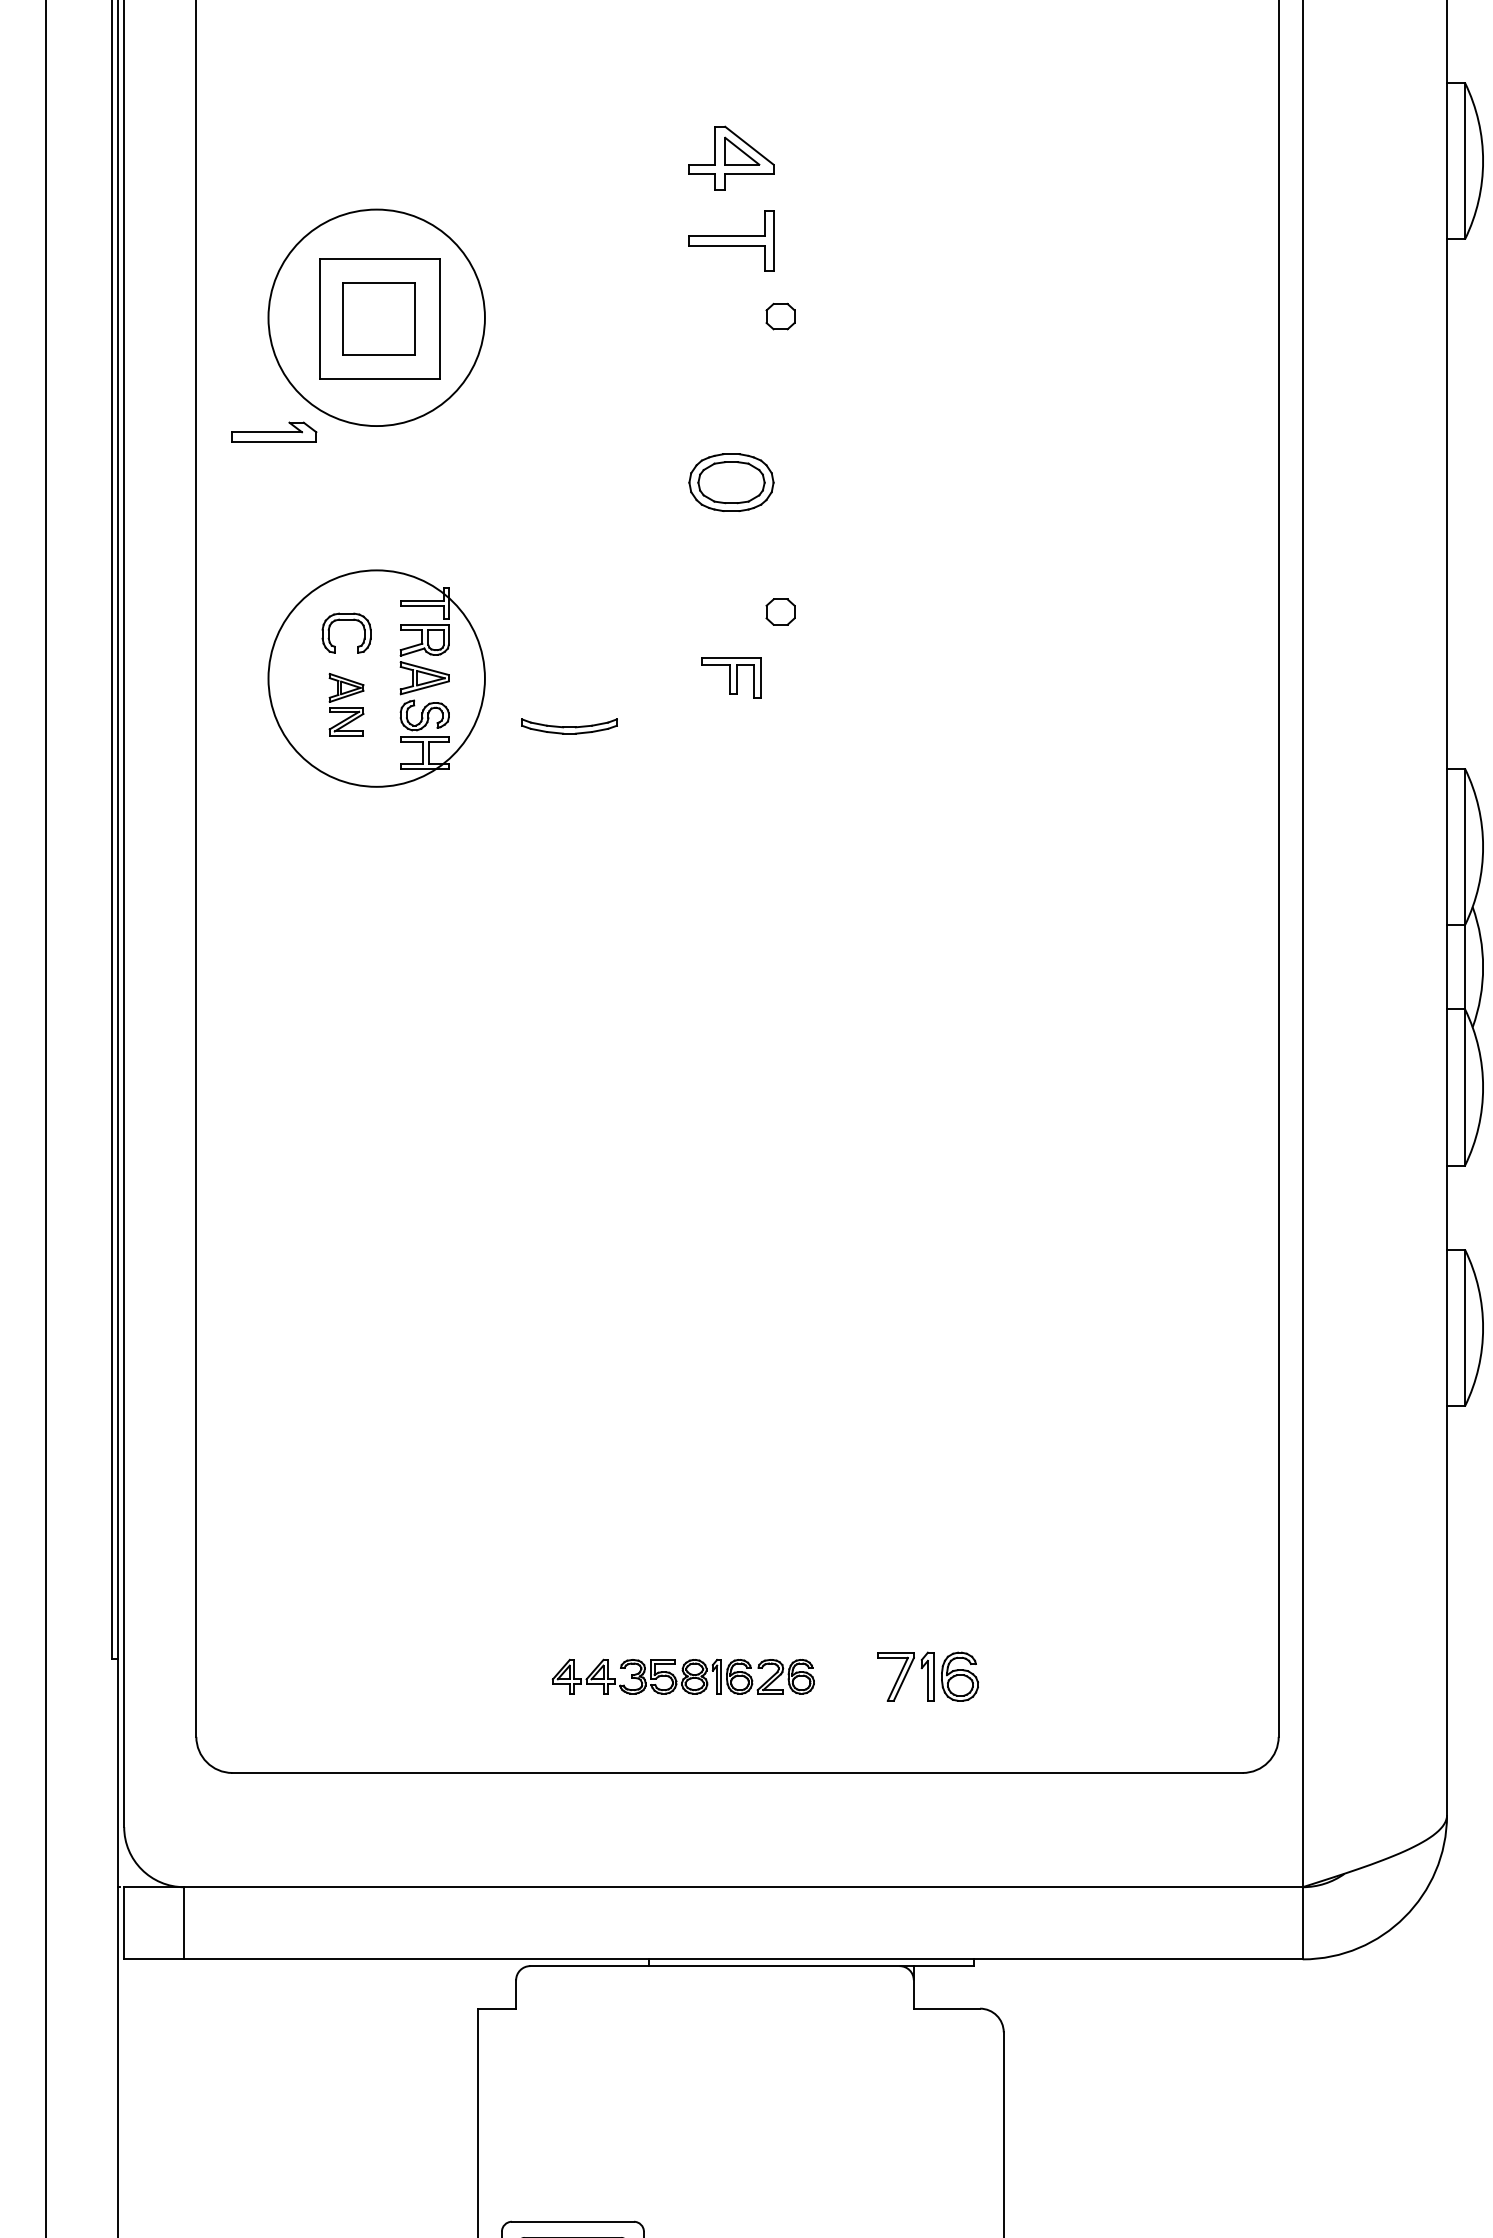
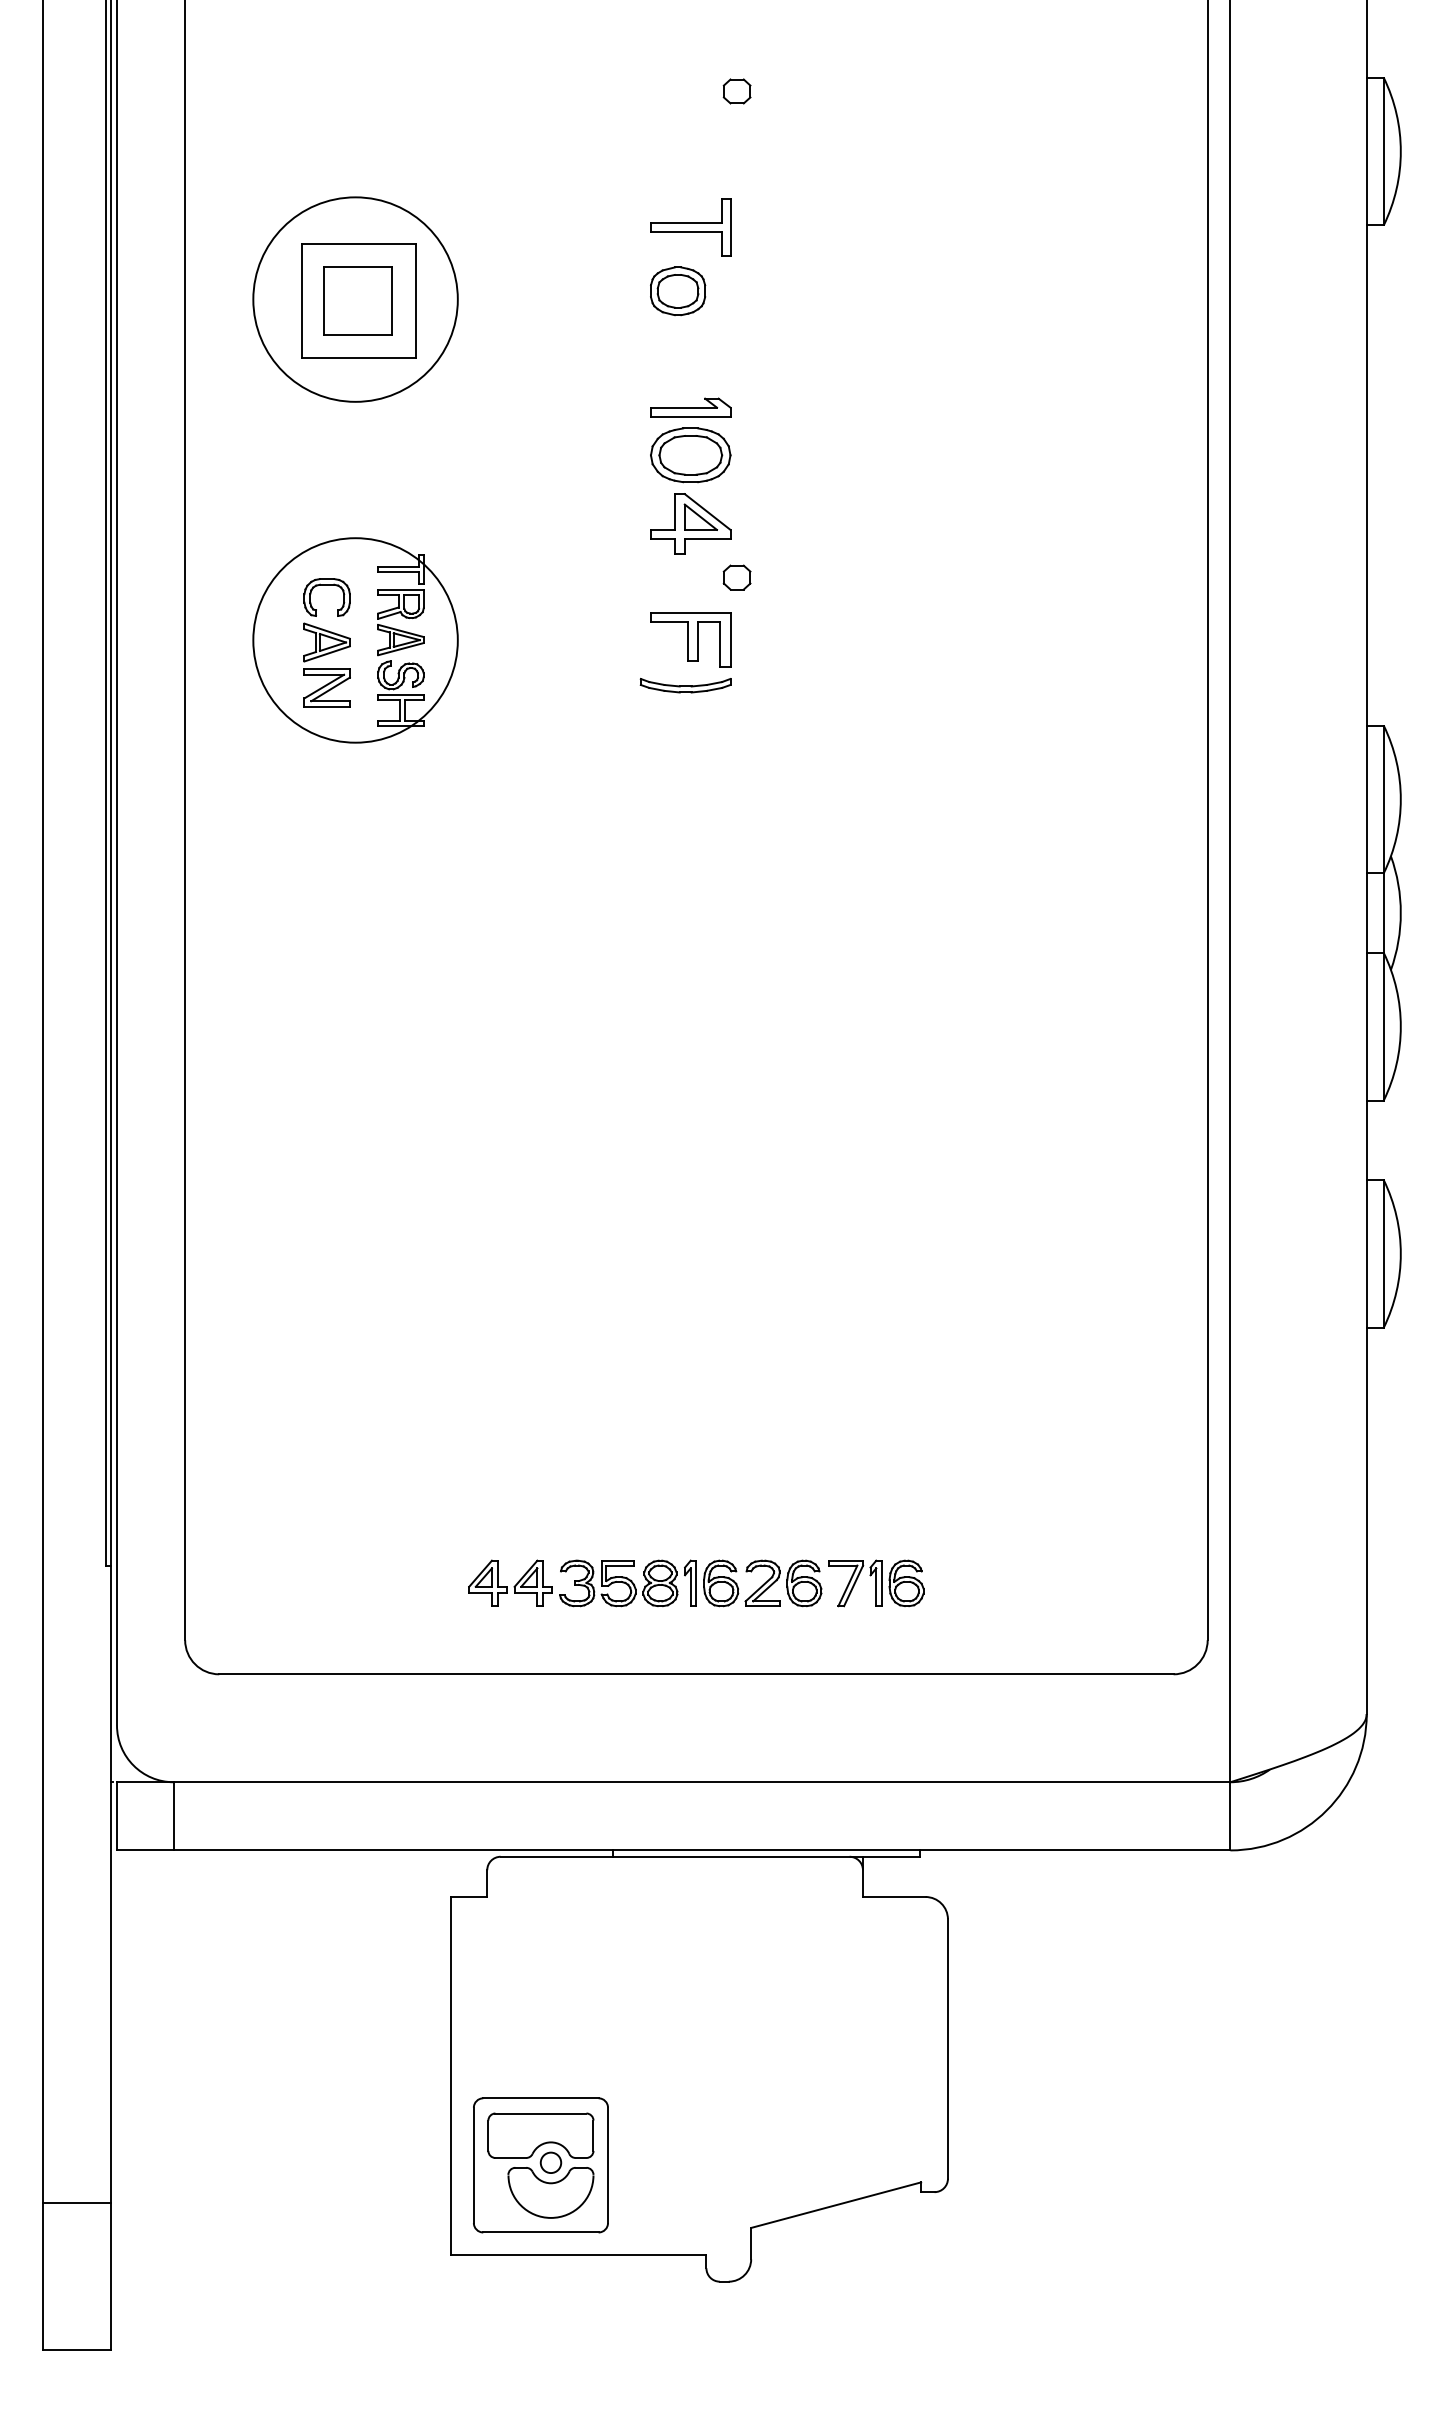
part: (731, 157) -> (690, 523), moved
part: (718, 309) -> (678, 291), added
part: (779, 316) -> (736, 91), moved
part: (273, 432) -> (690, 407), moved
part: (731, 677) -> (690, 639), size x1.43
part: (345, 704) -> (326, 664), size x1.43
part: (569, 726) -> (685, 685), moved
part: (683, 1676) -> (645, 1583), size x1.43

